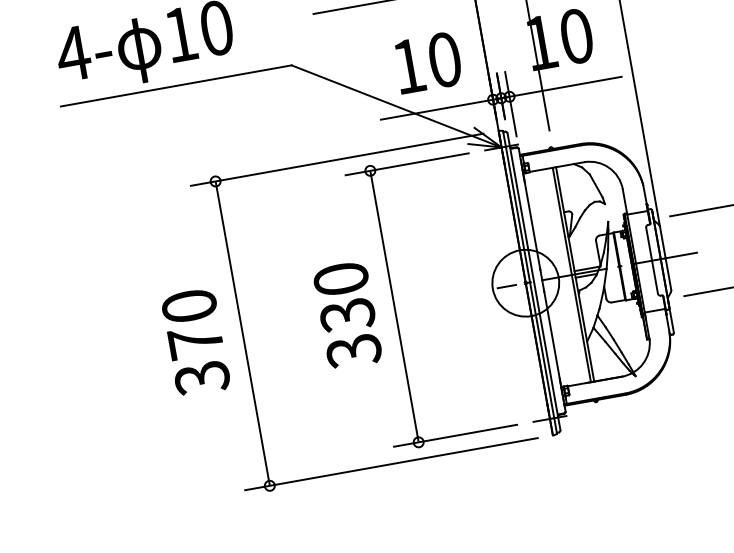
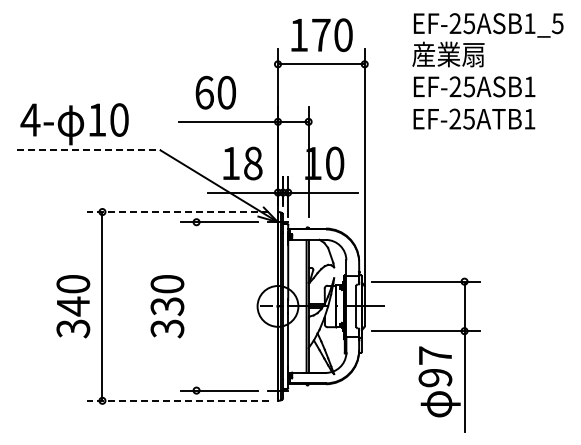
text: (445, 59) -> (253, 163), 10 -> 18
line: (177, 85) -> (89, 150), solid -> dashed
line: (336, 160) -> (177, 212), solid -> dashed
line: (394, 306) -> (196, 306), removed
text: (196, 342) -> (73, 306), 370 -> 340
line: (390, 463) -> (177, 400), solid -> dashed

